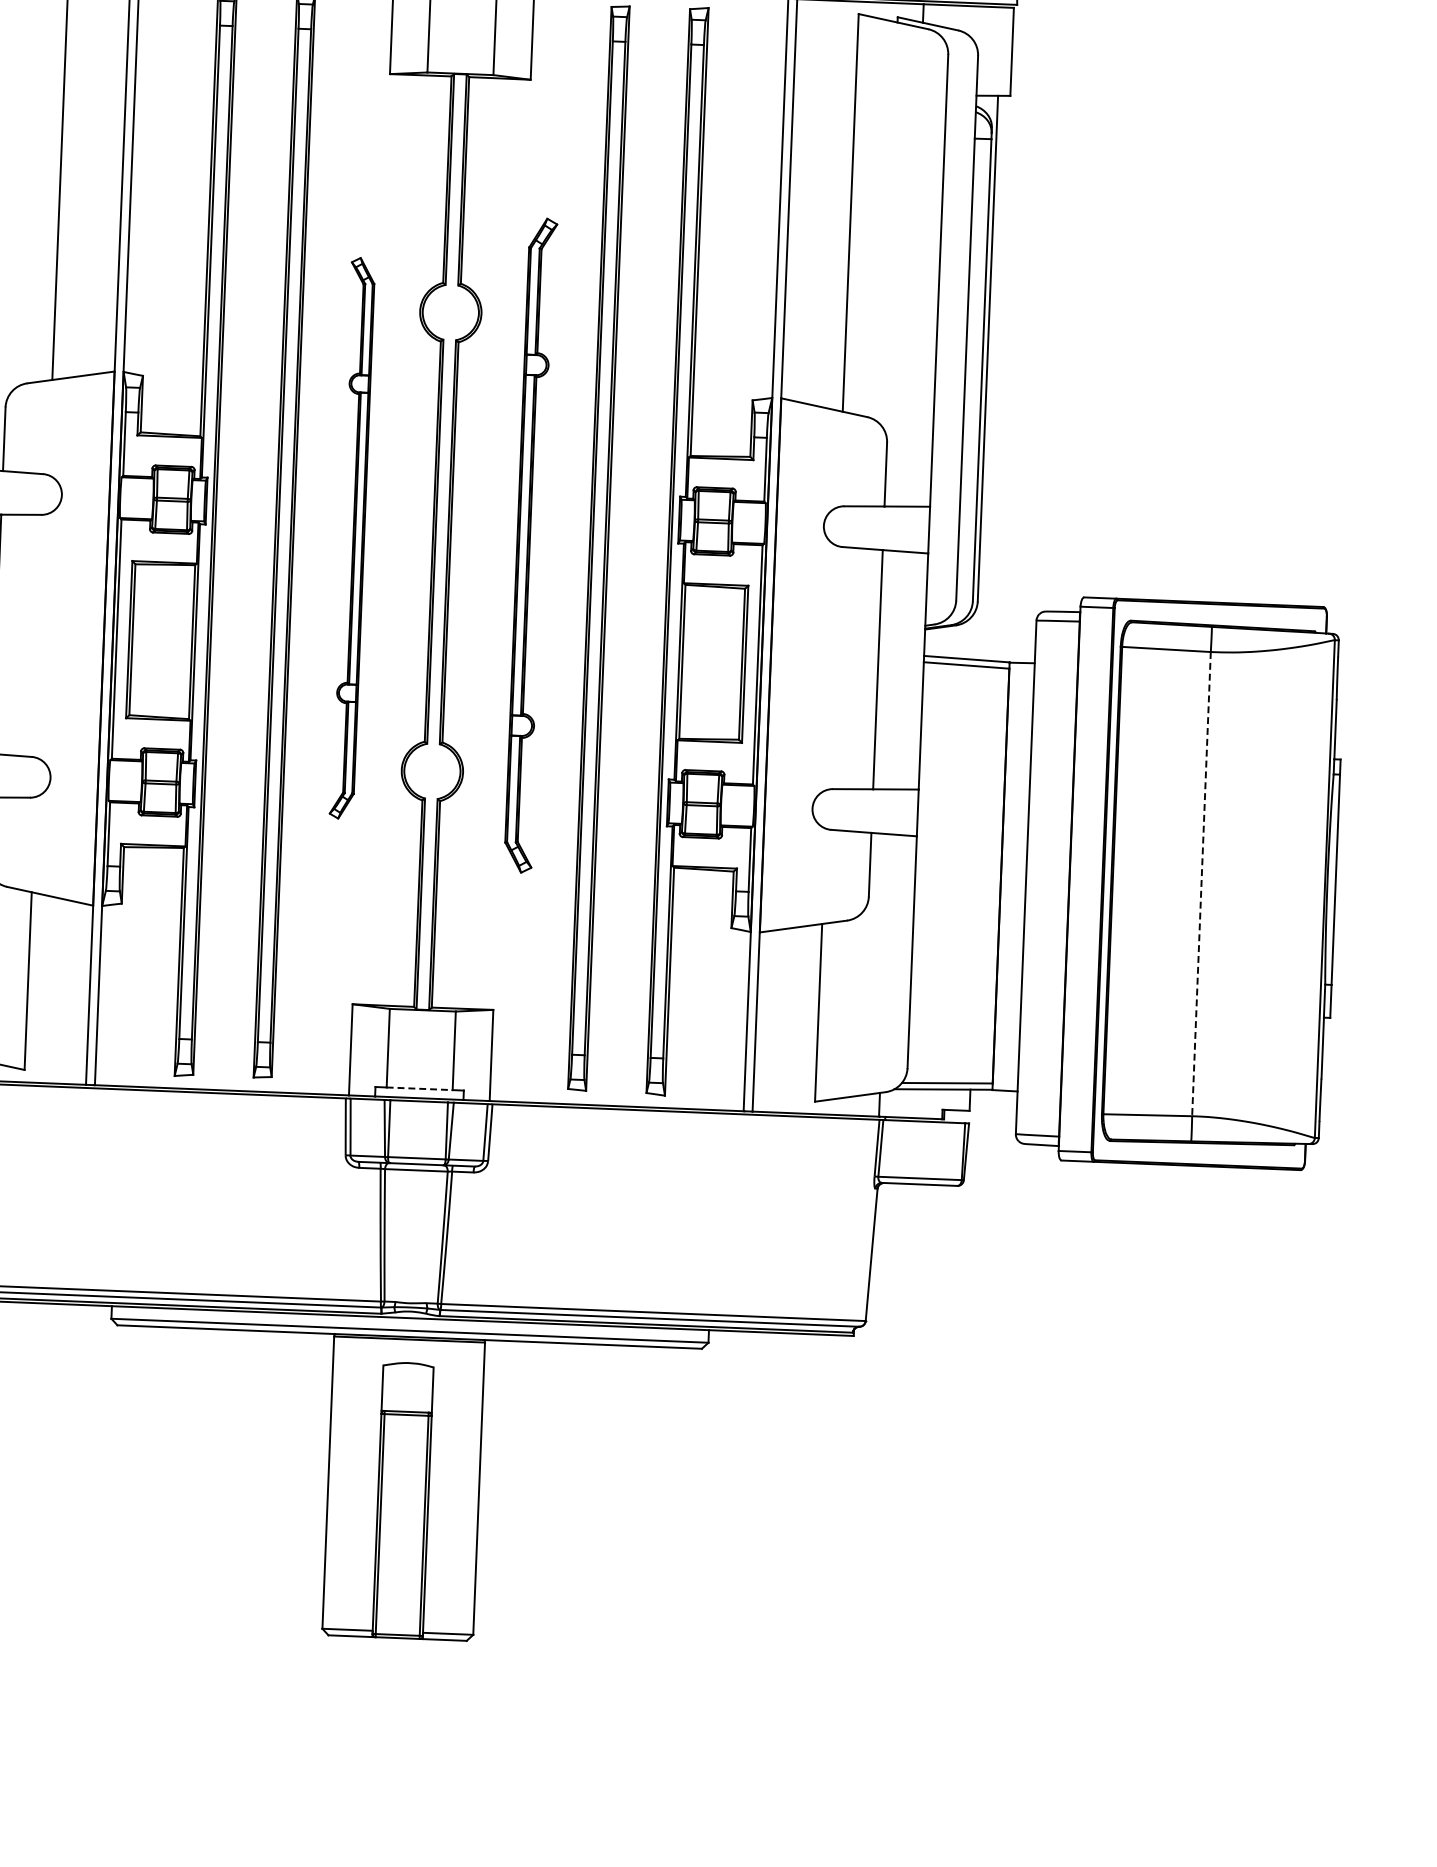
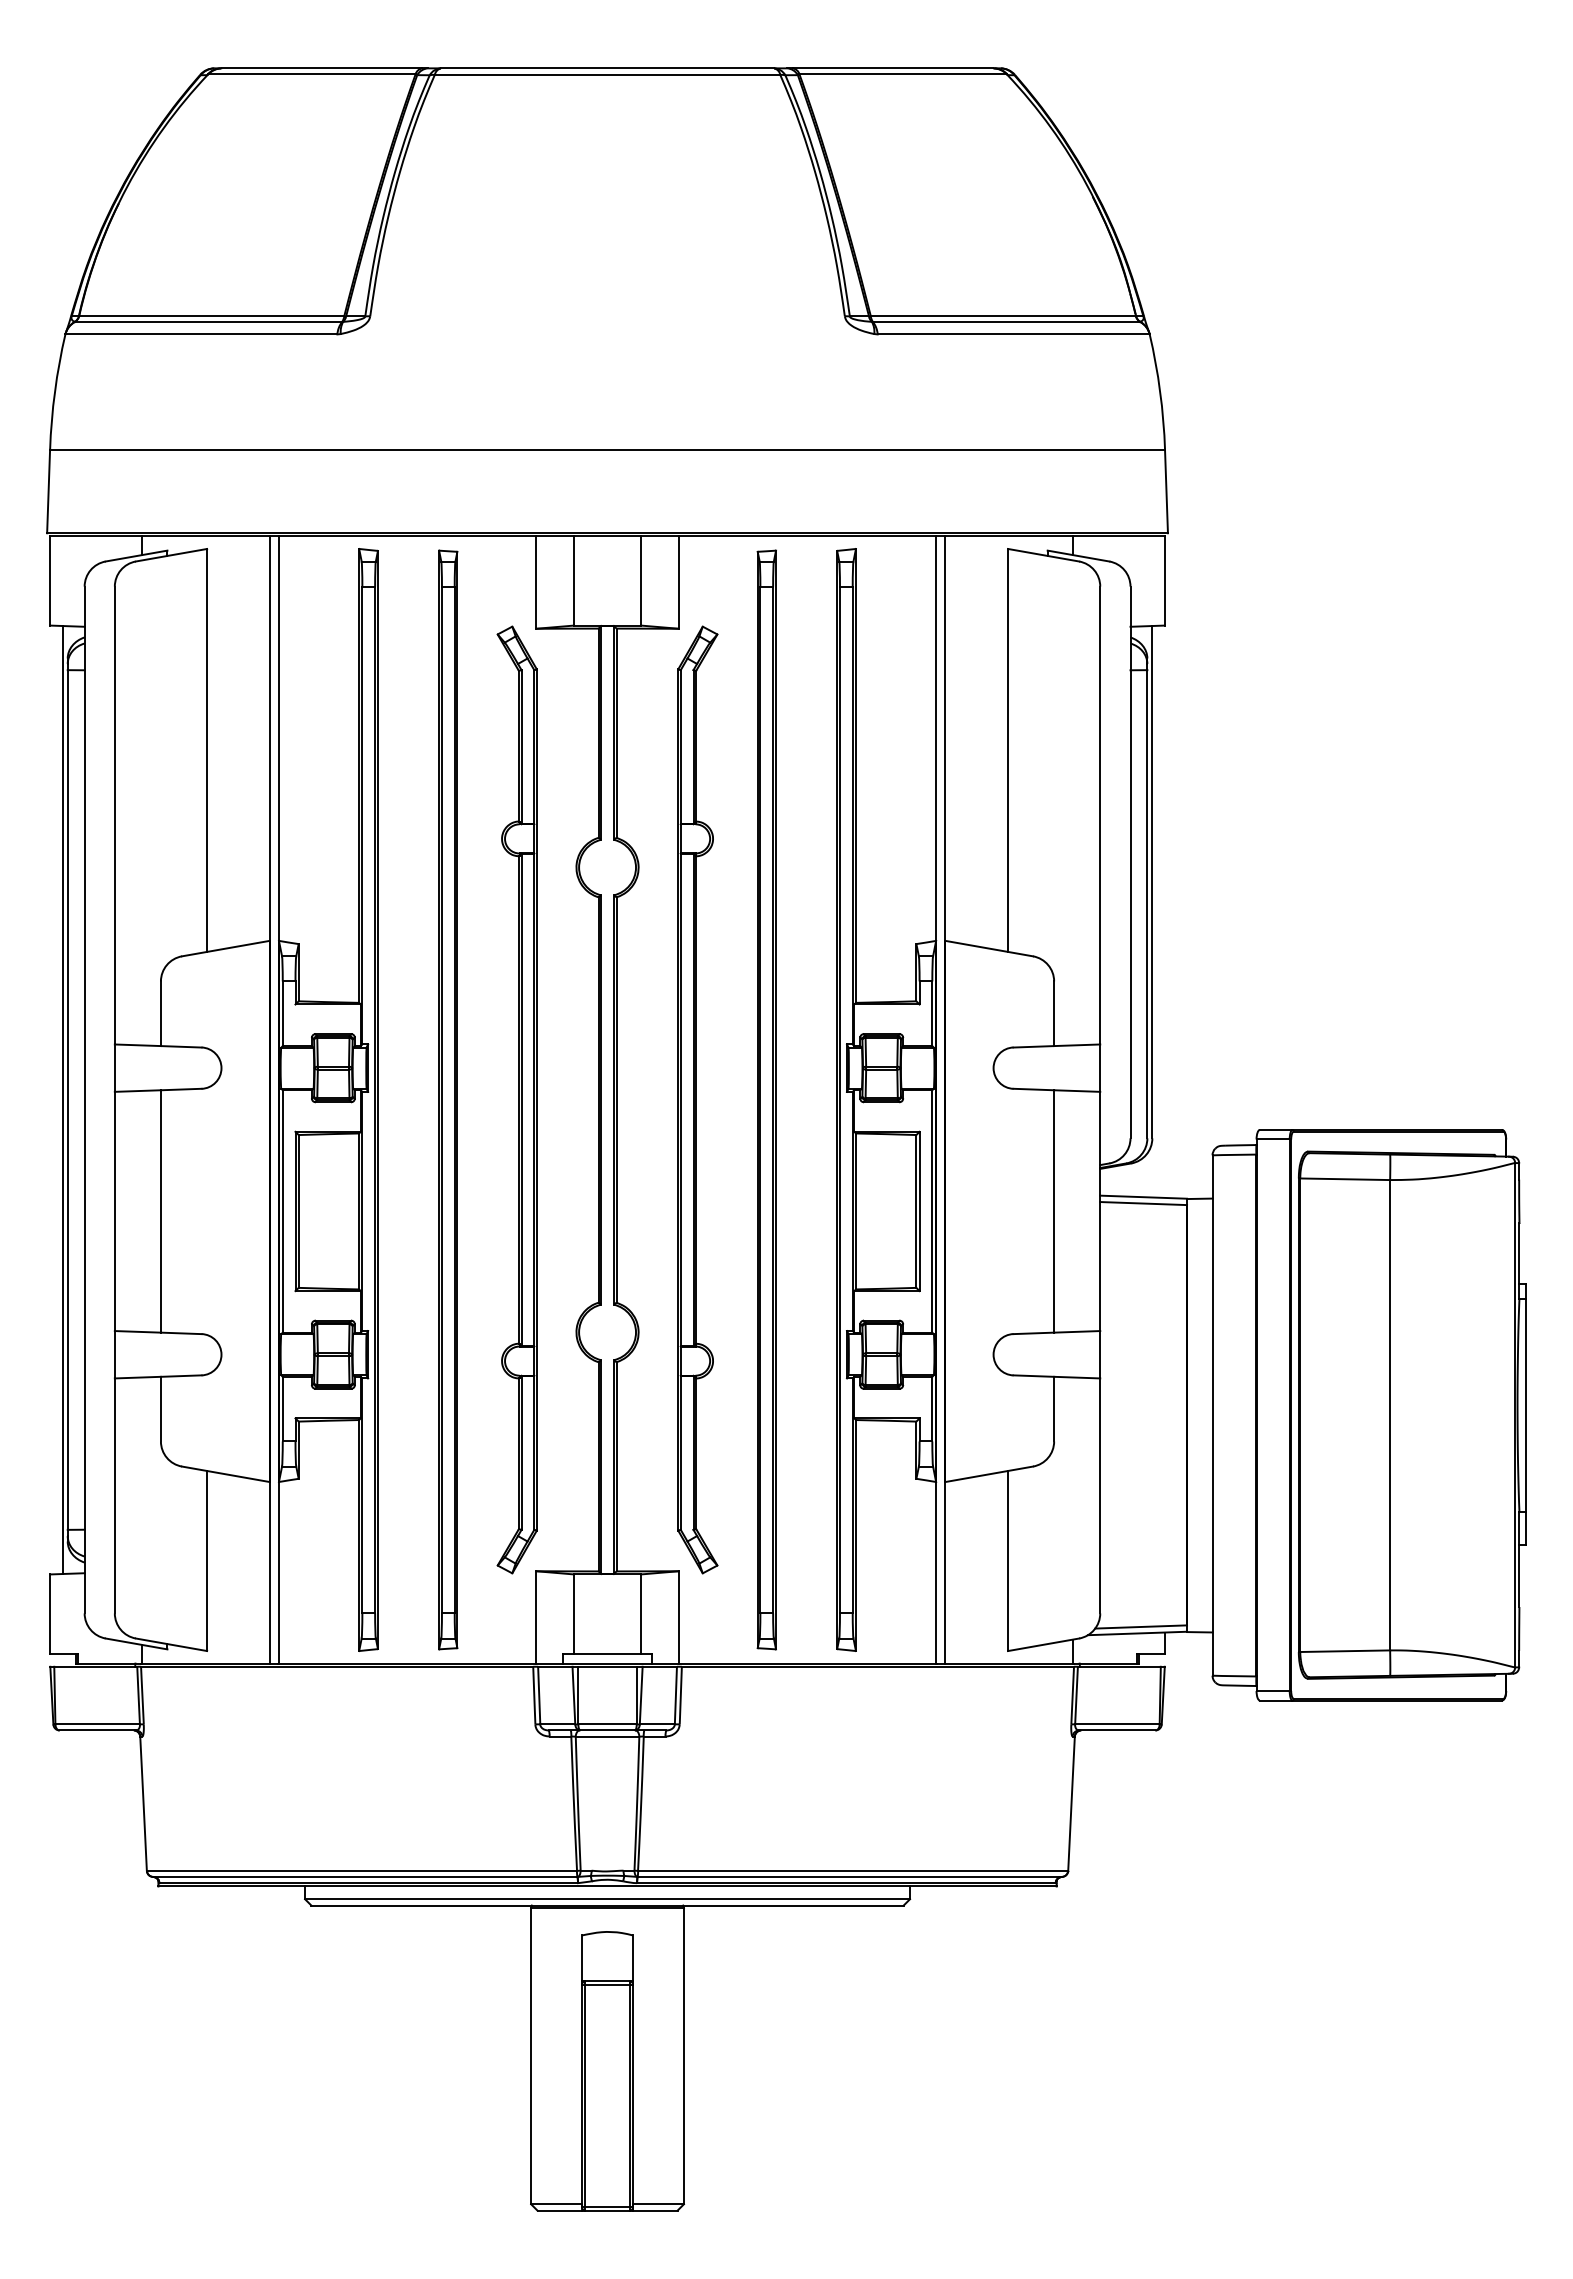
part: (351, 537) -> (516, 1099), size x1.67
part: (530, 545) -> (697, 1099), size x1.43
line: (1201, 884) -> (1390, 1415), dashed -> solid
line: (420, 1089) -> (608, 1654), dashed -> solid

